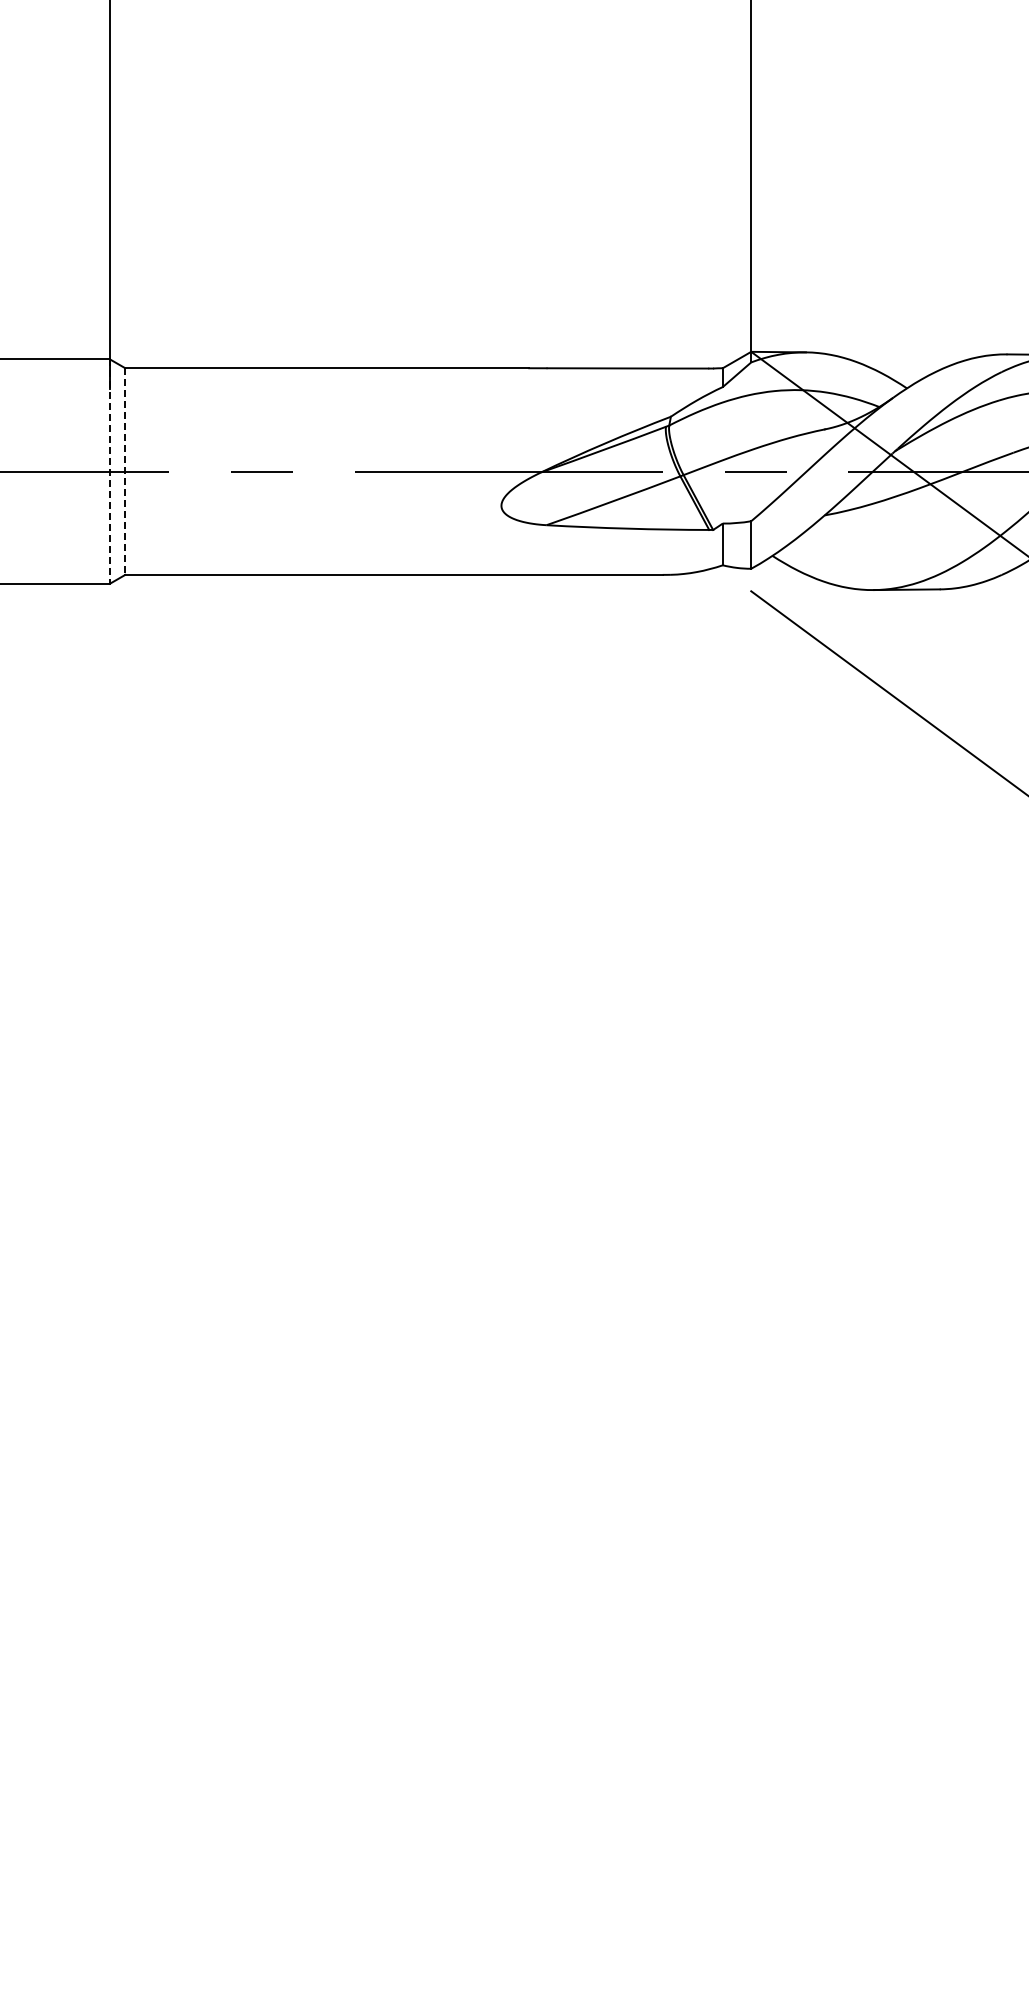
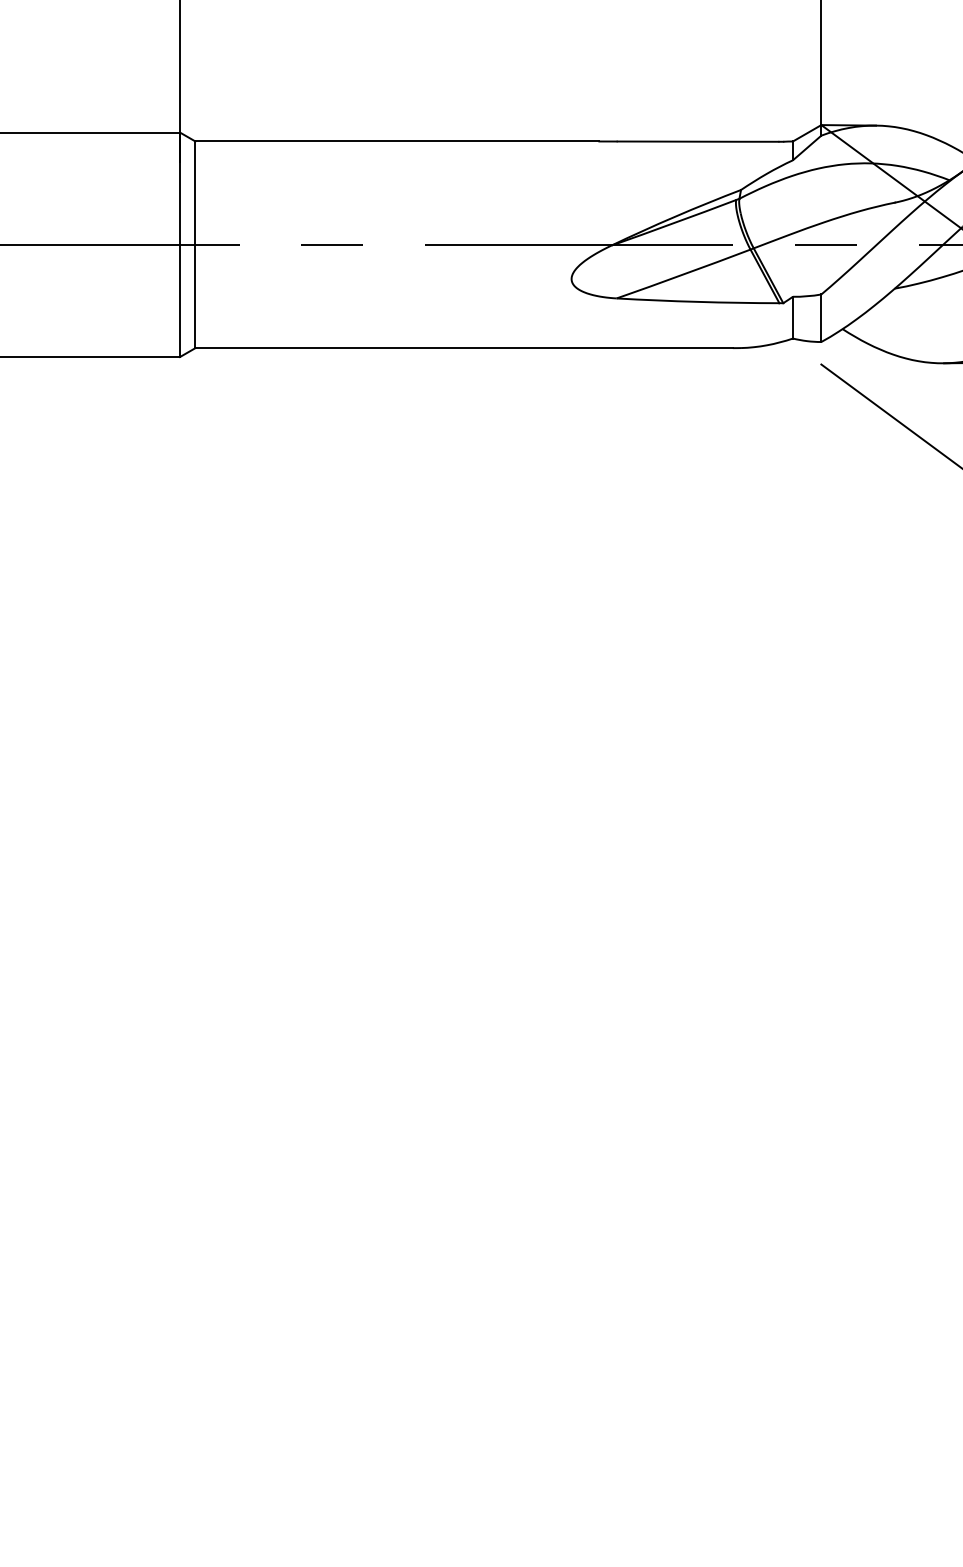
line: (109, 472) -> (179, 245), dashed -> solid
line: (125, 472) -> (195, 245), dashed -> solid

